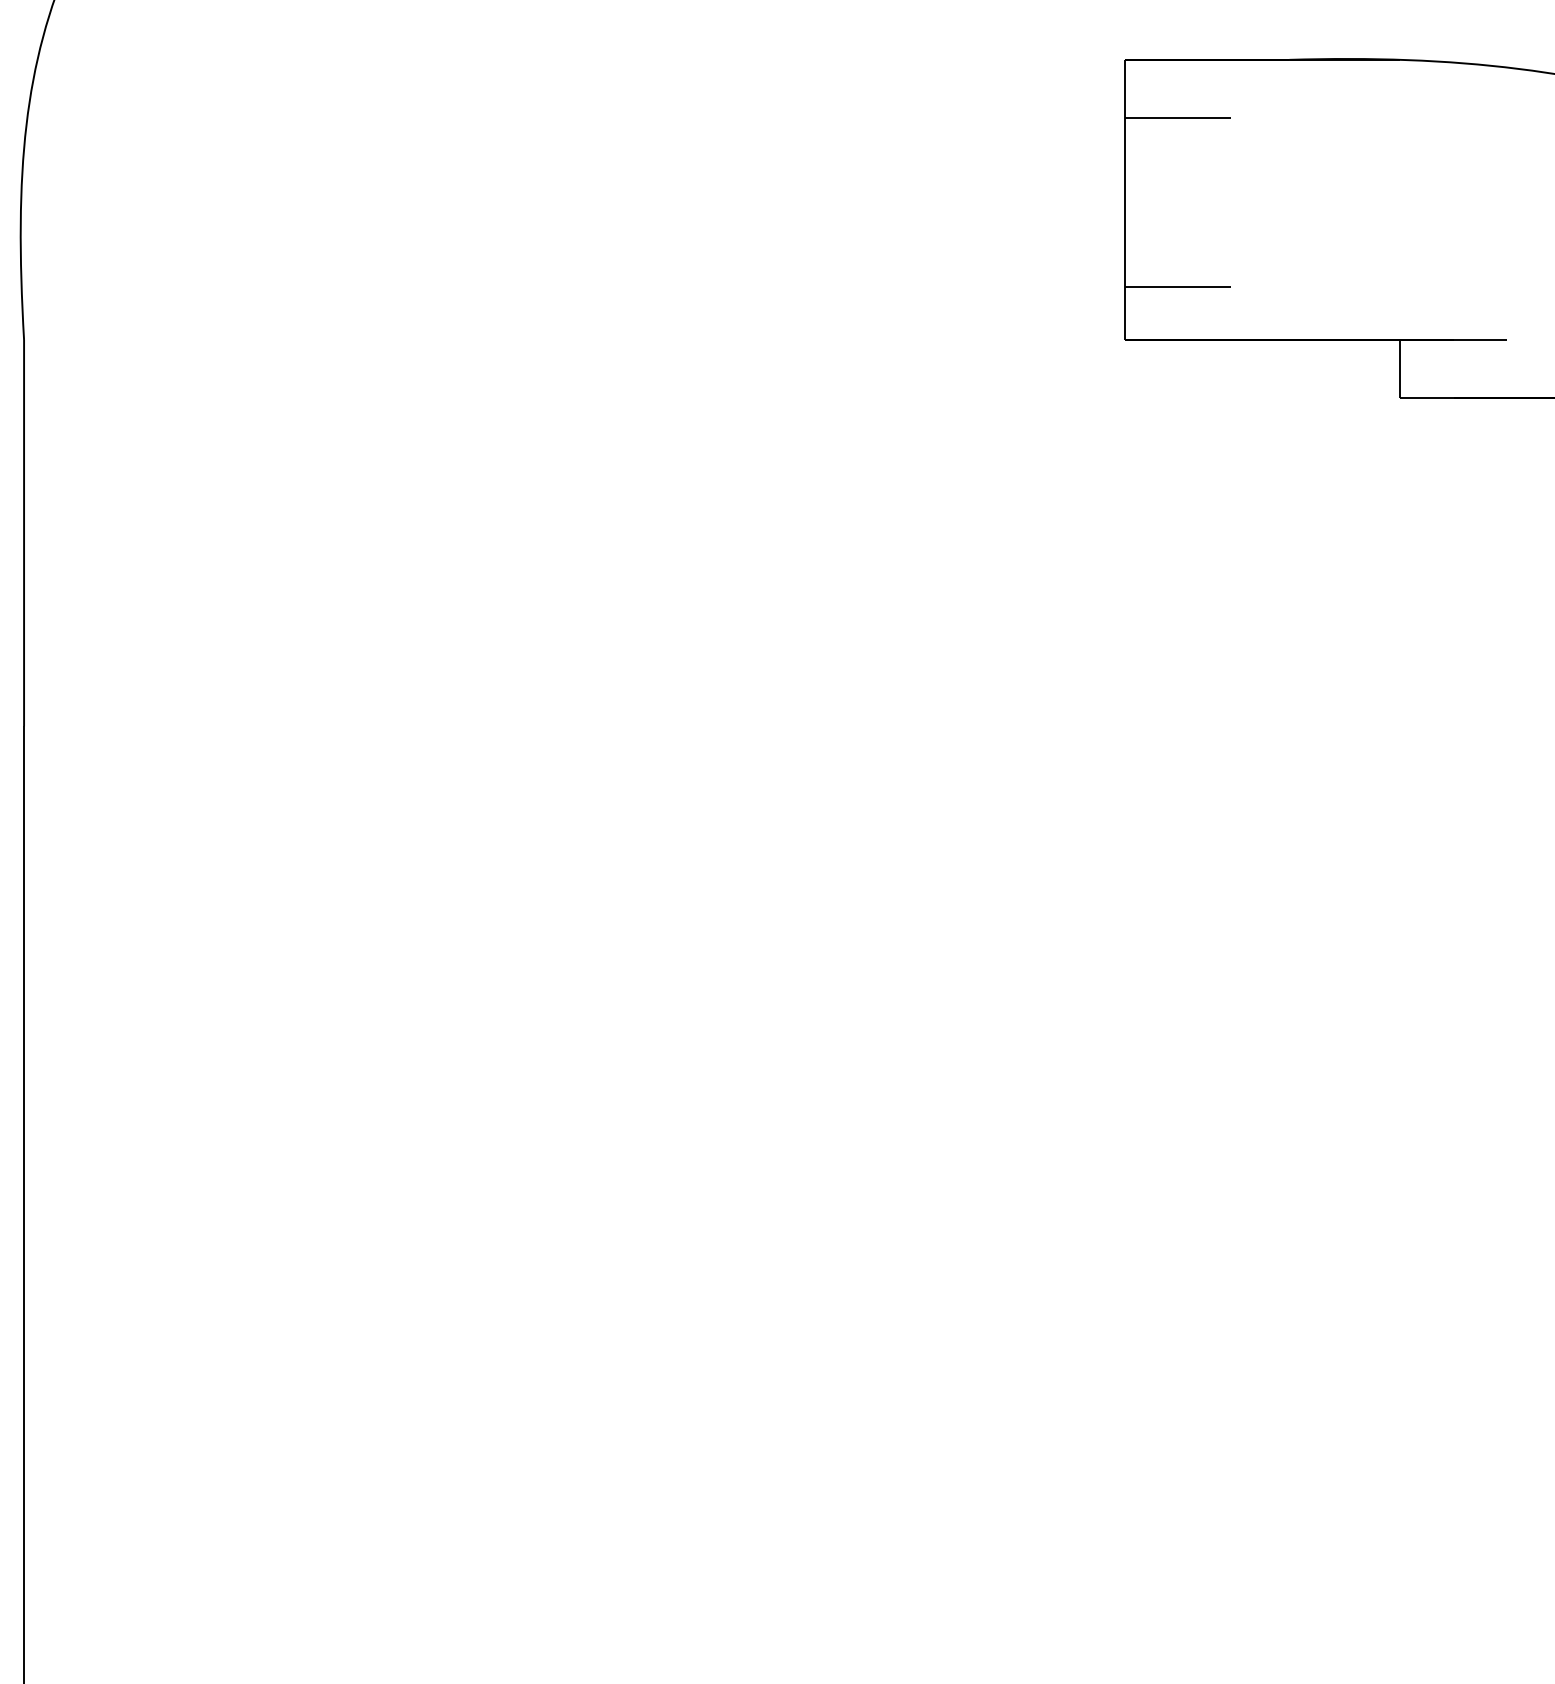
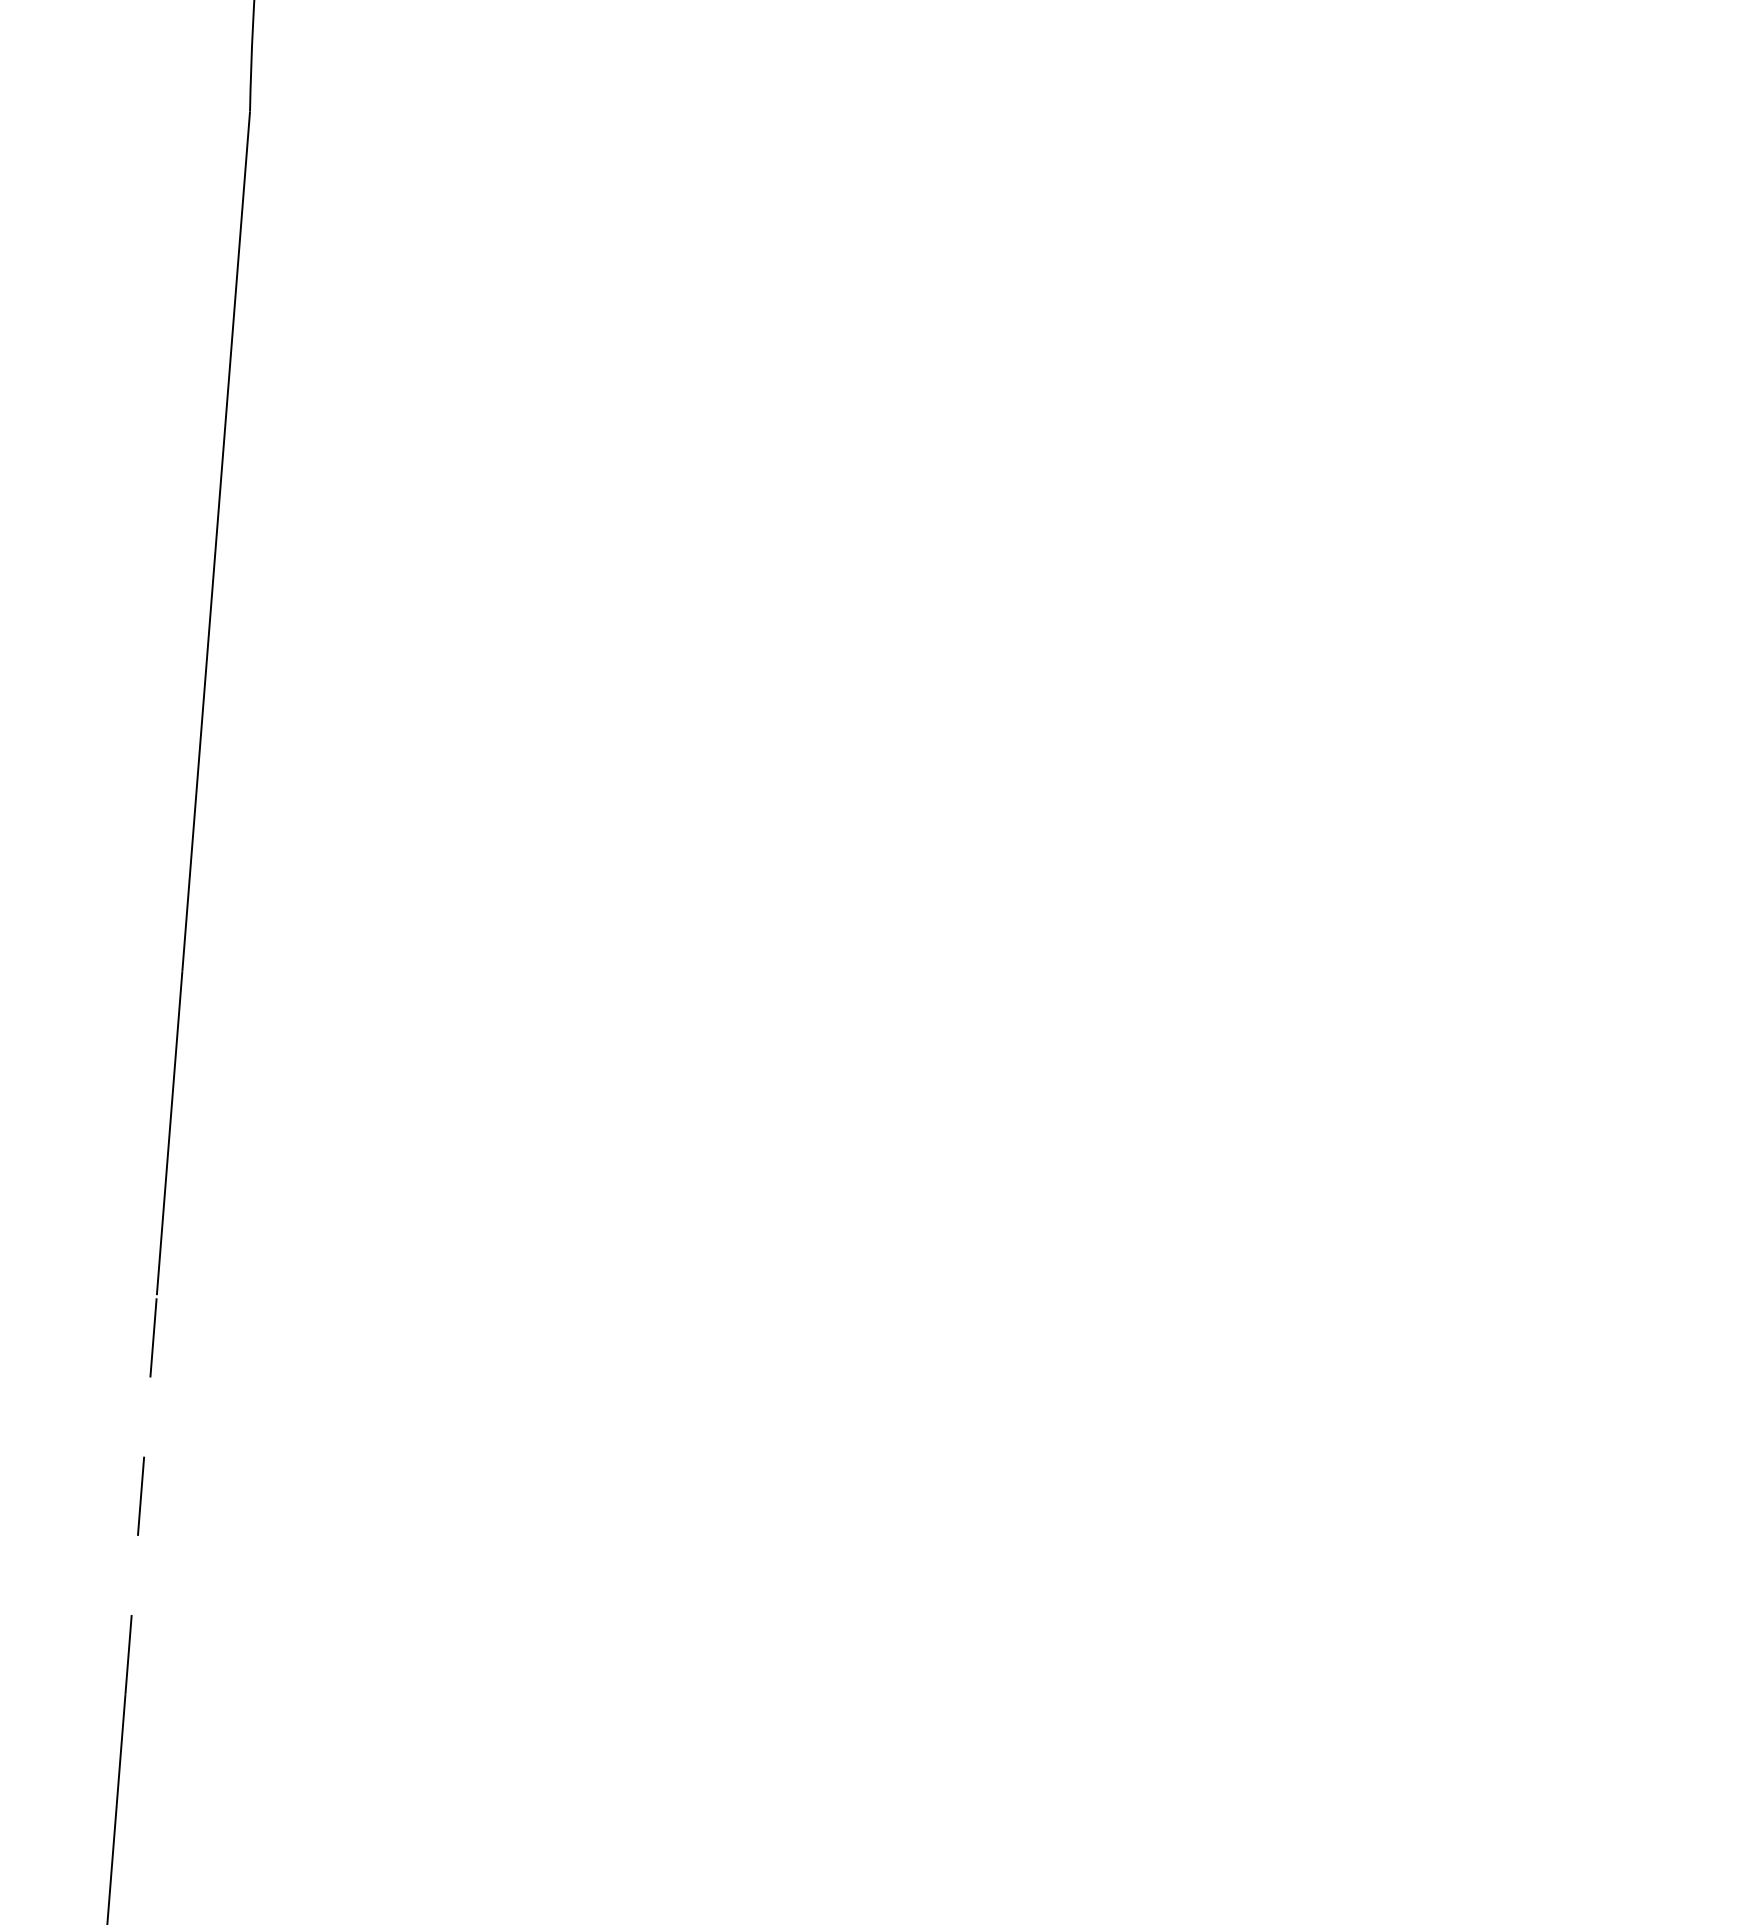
line: (24, 1310) -> (141, 1494), solid -> dashed

